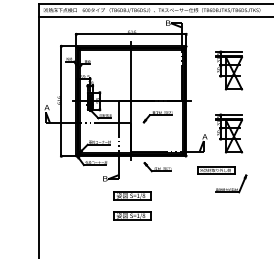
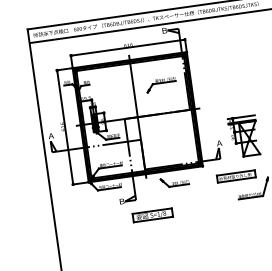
part: (229, 70) -> (235, 70), removed
part: (157, 117) -> (161, 85), moved
part: (132, 215) -> (155, 235), removed

